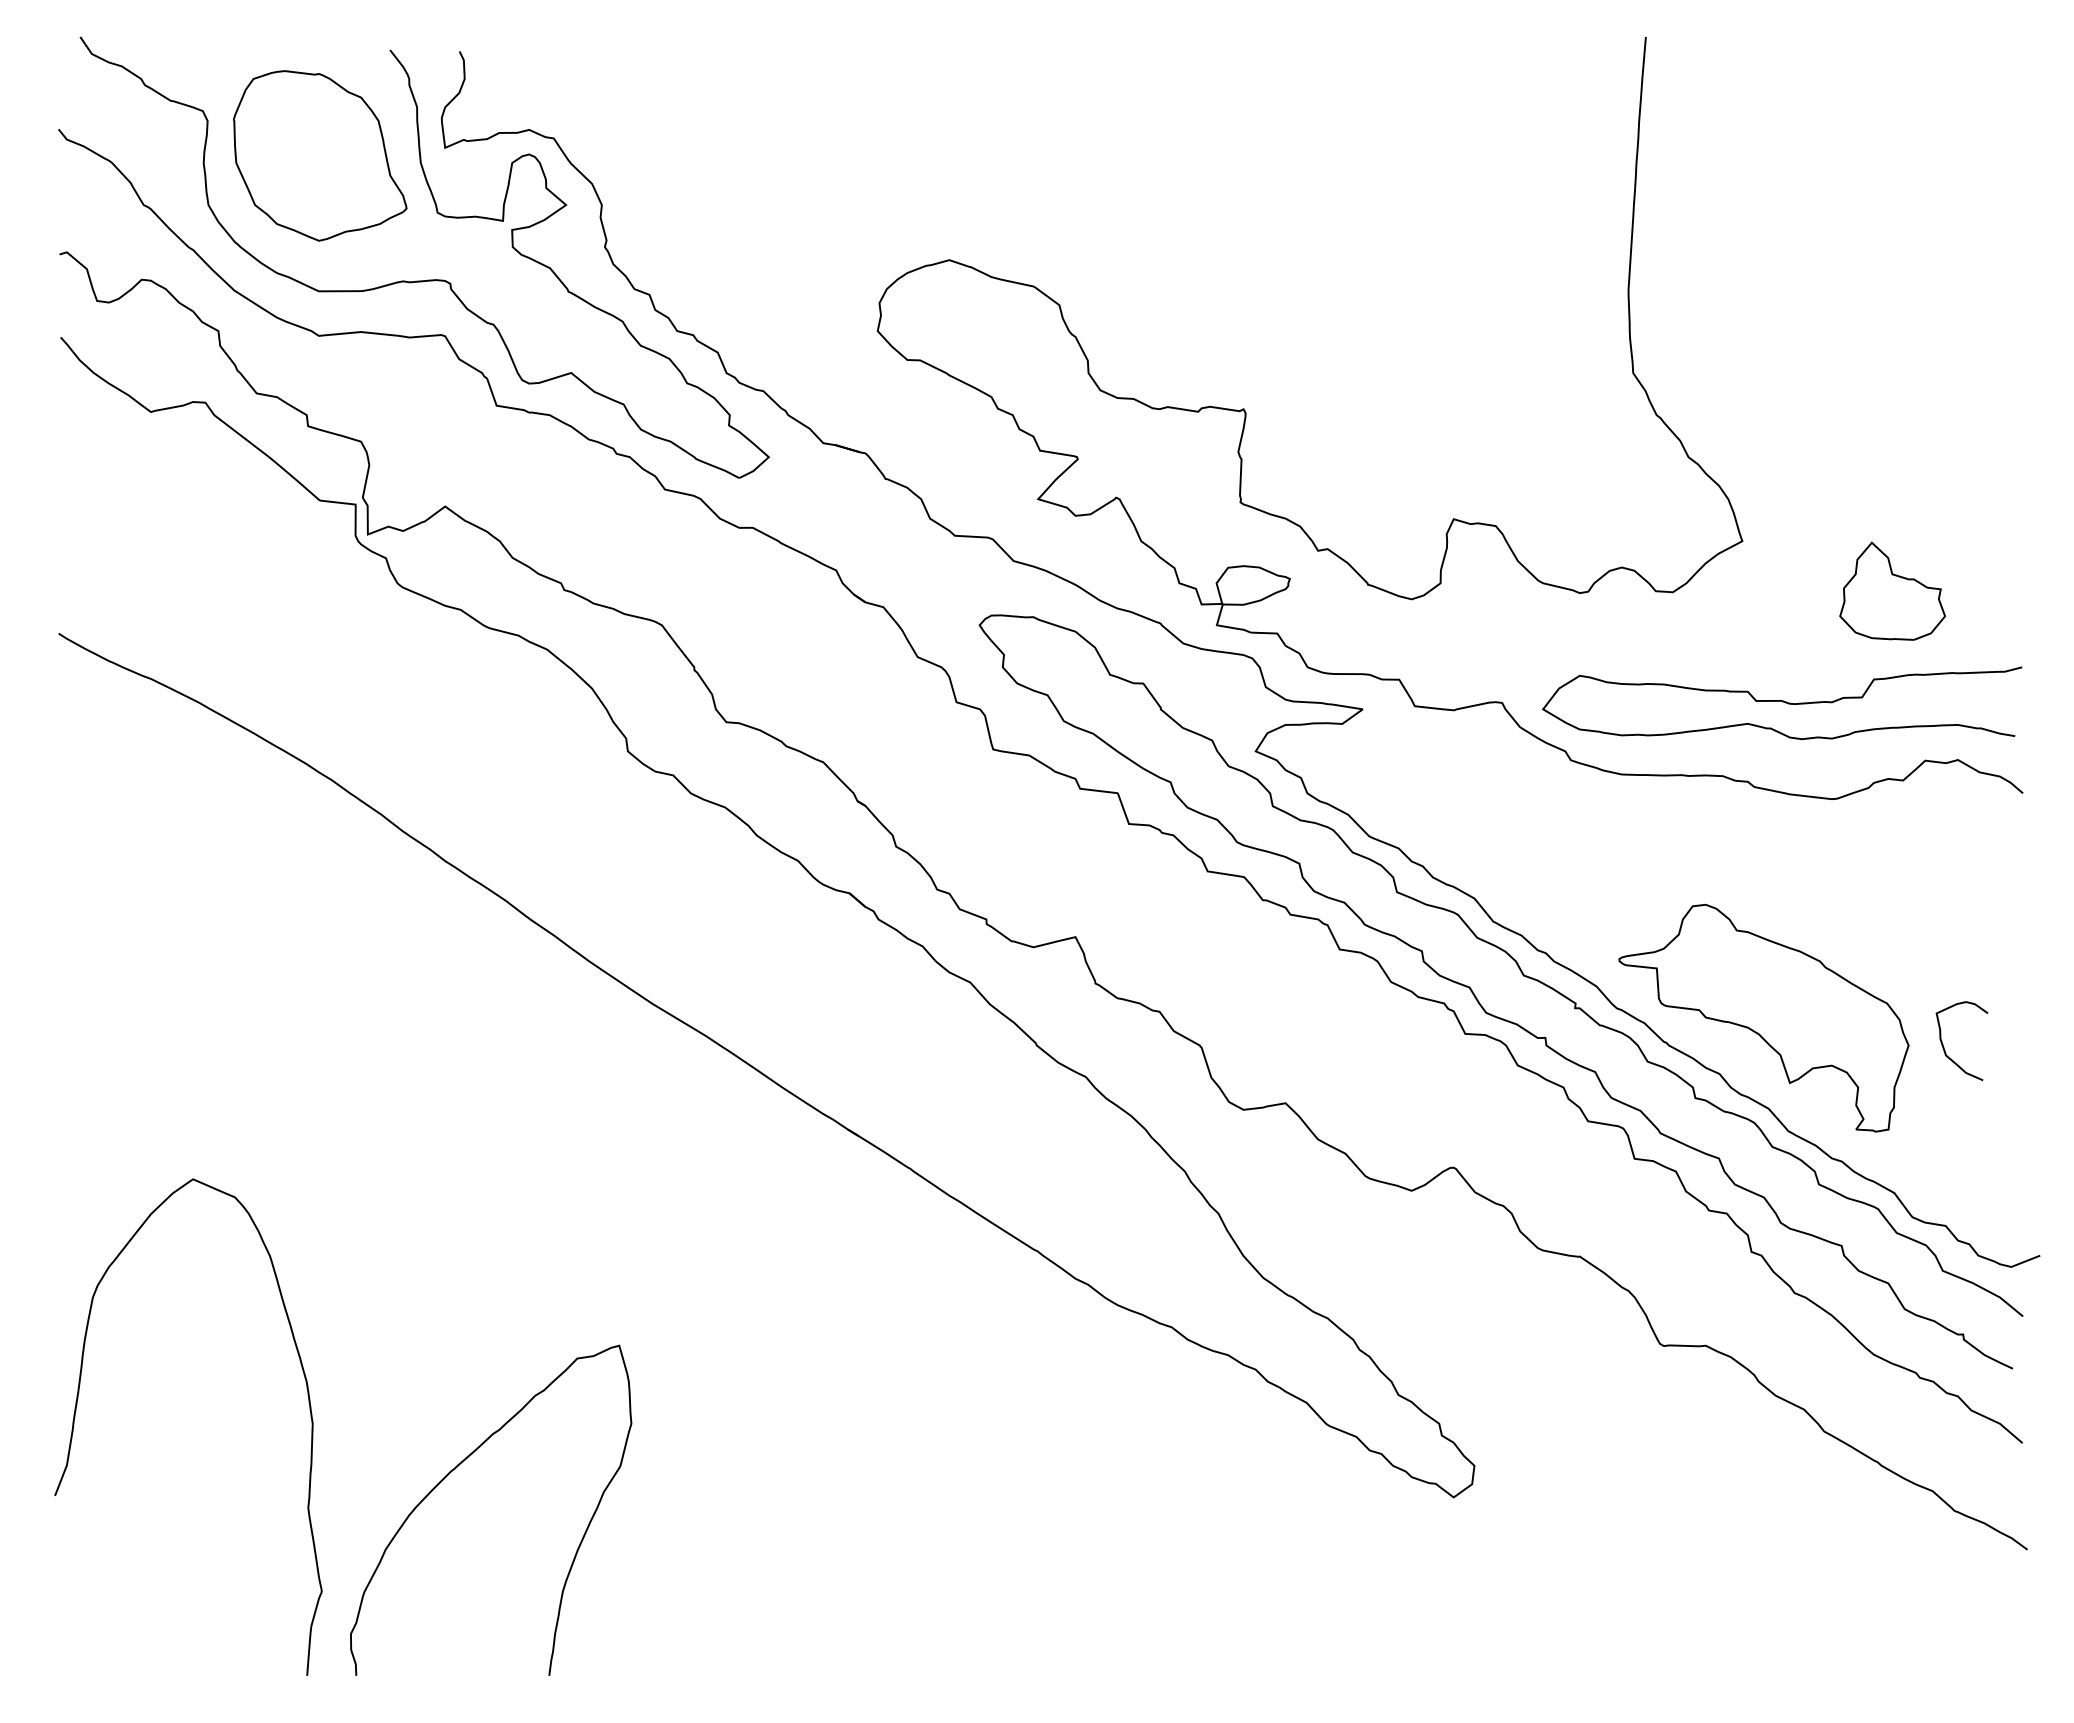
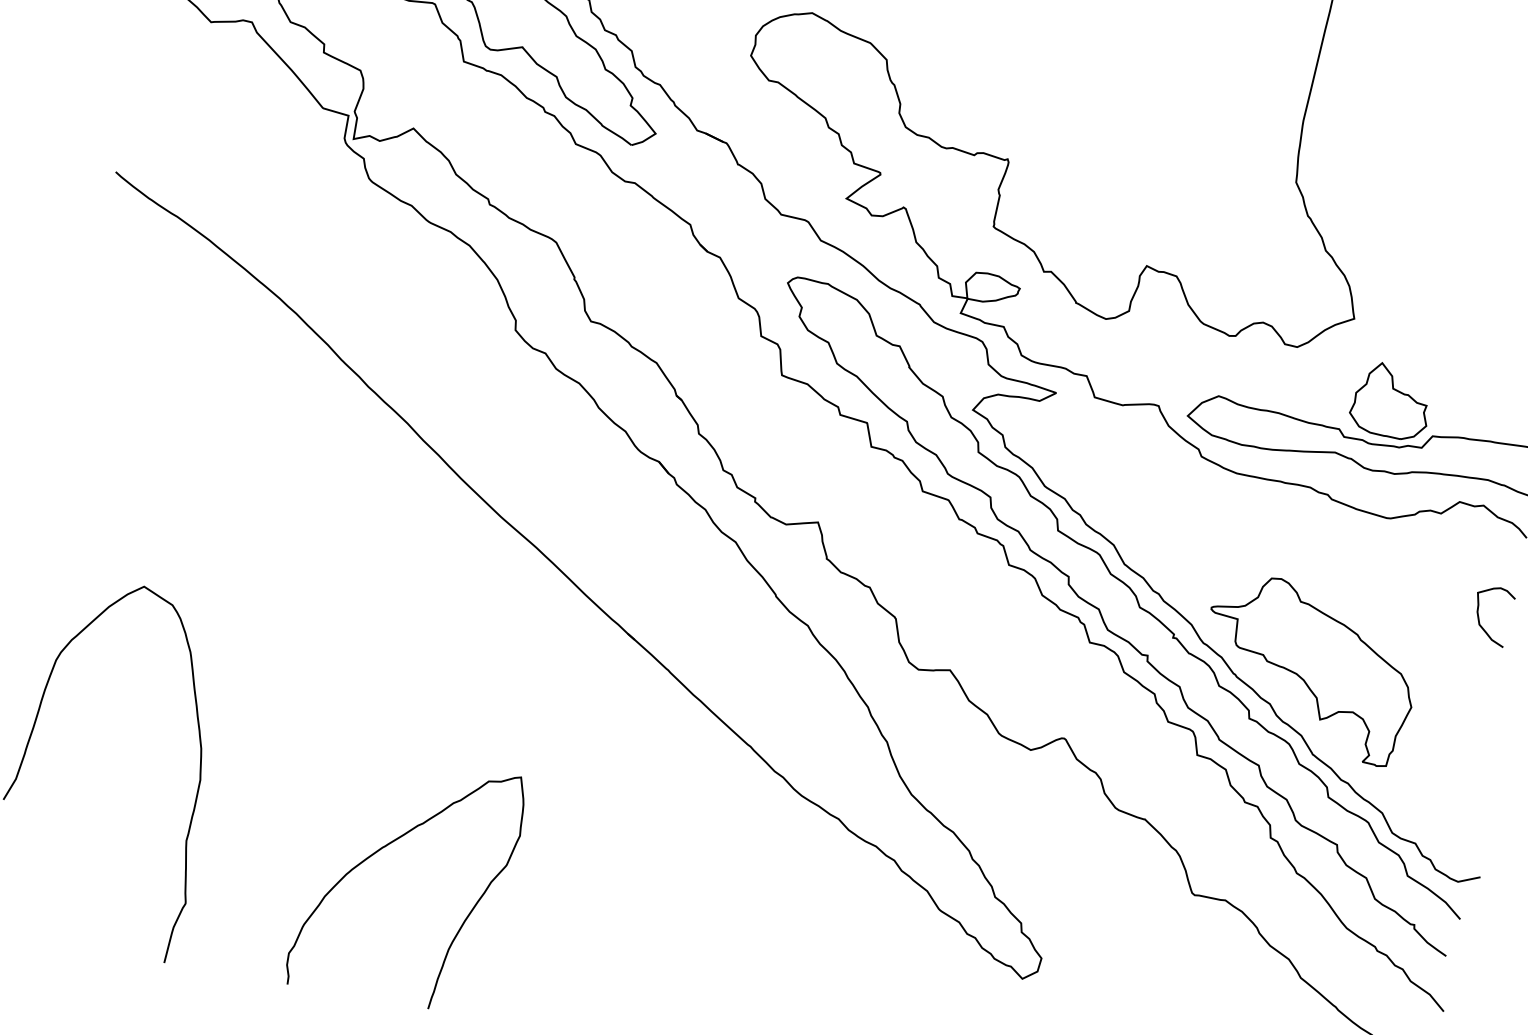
part: (1892, 590) -> (1391, 400), moved
curve: (1944, 1047) -> (1479, 618), moved
curve: (455, 1469) -> (386, 846), moved

